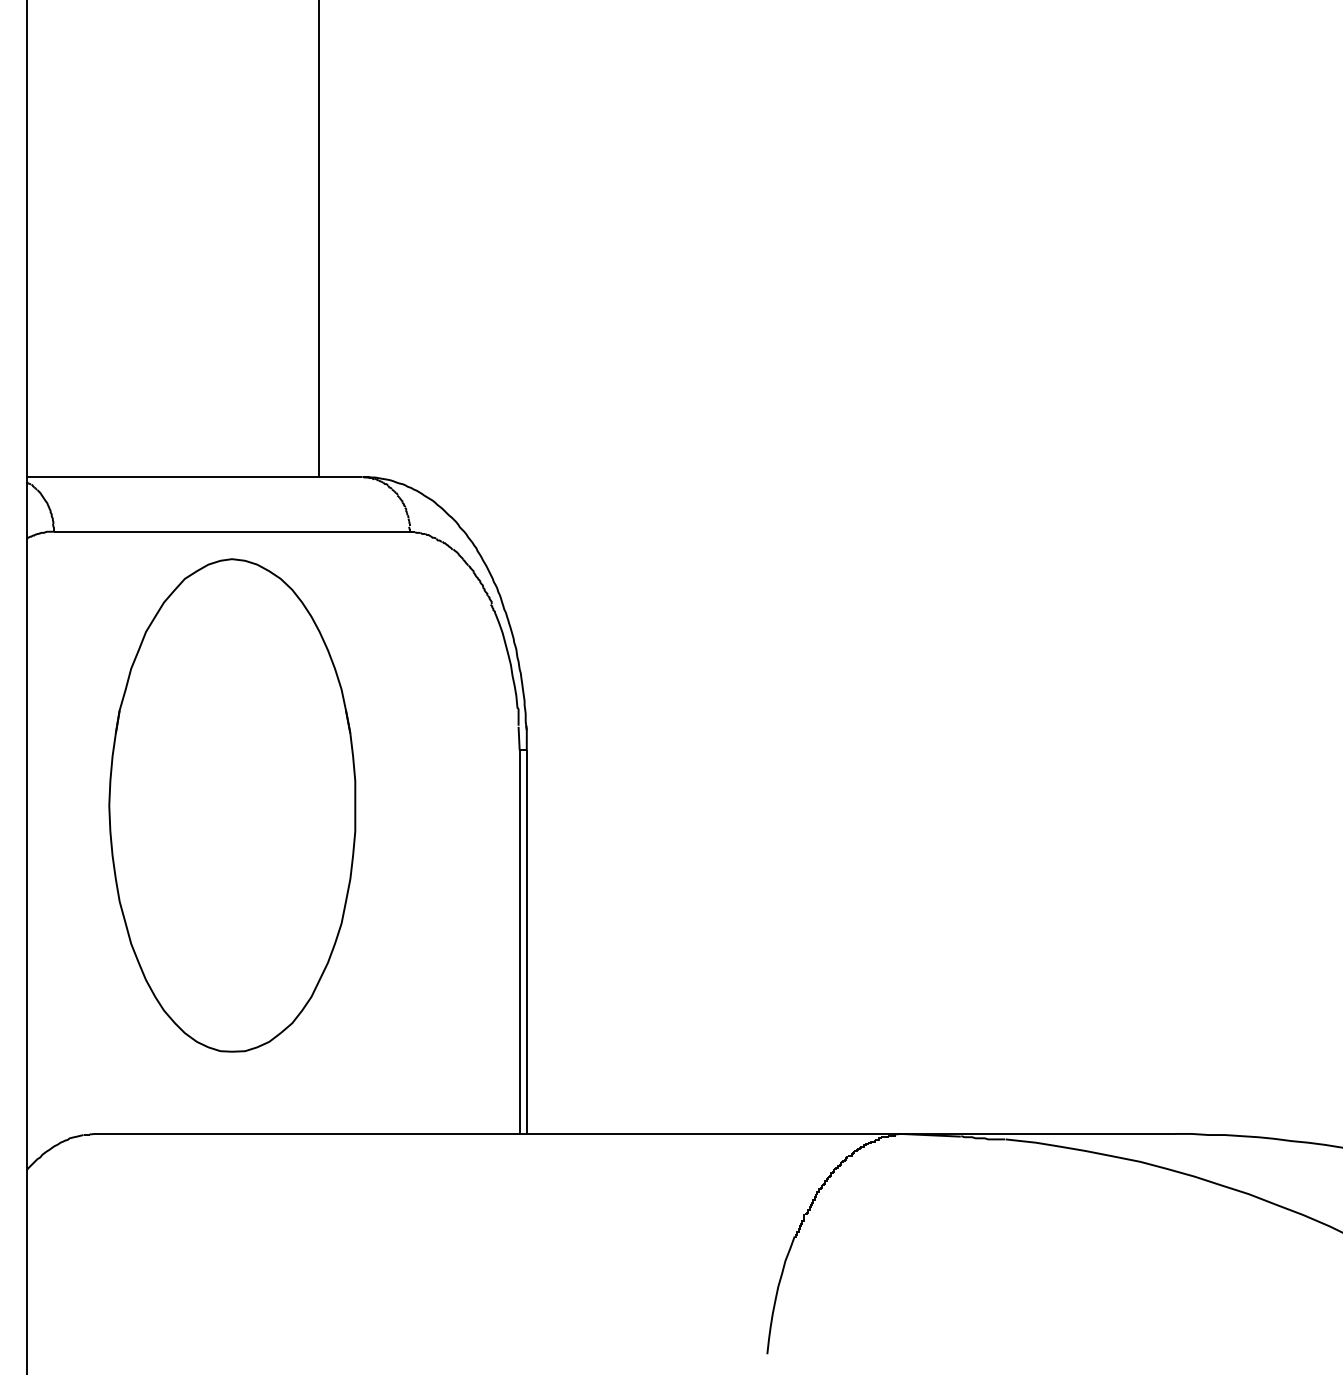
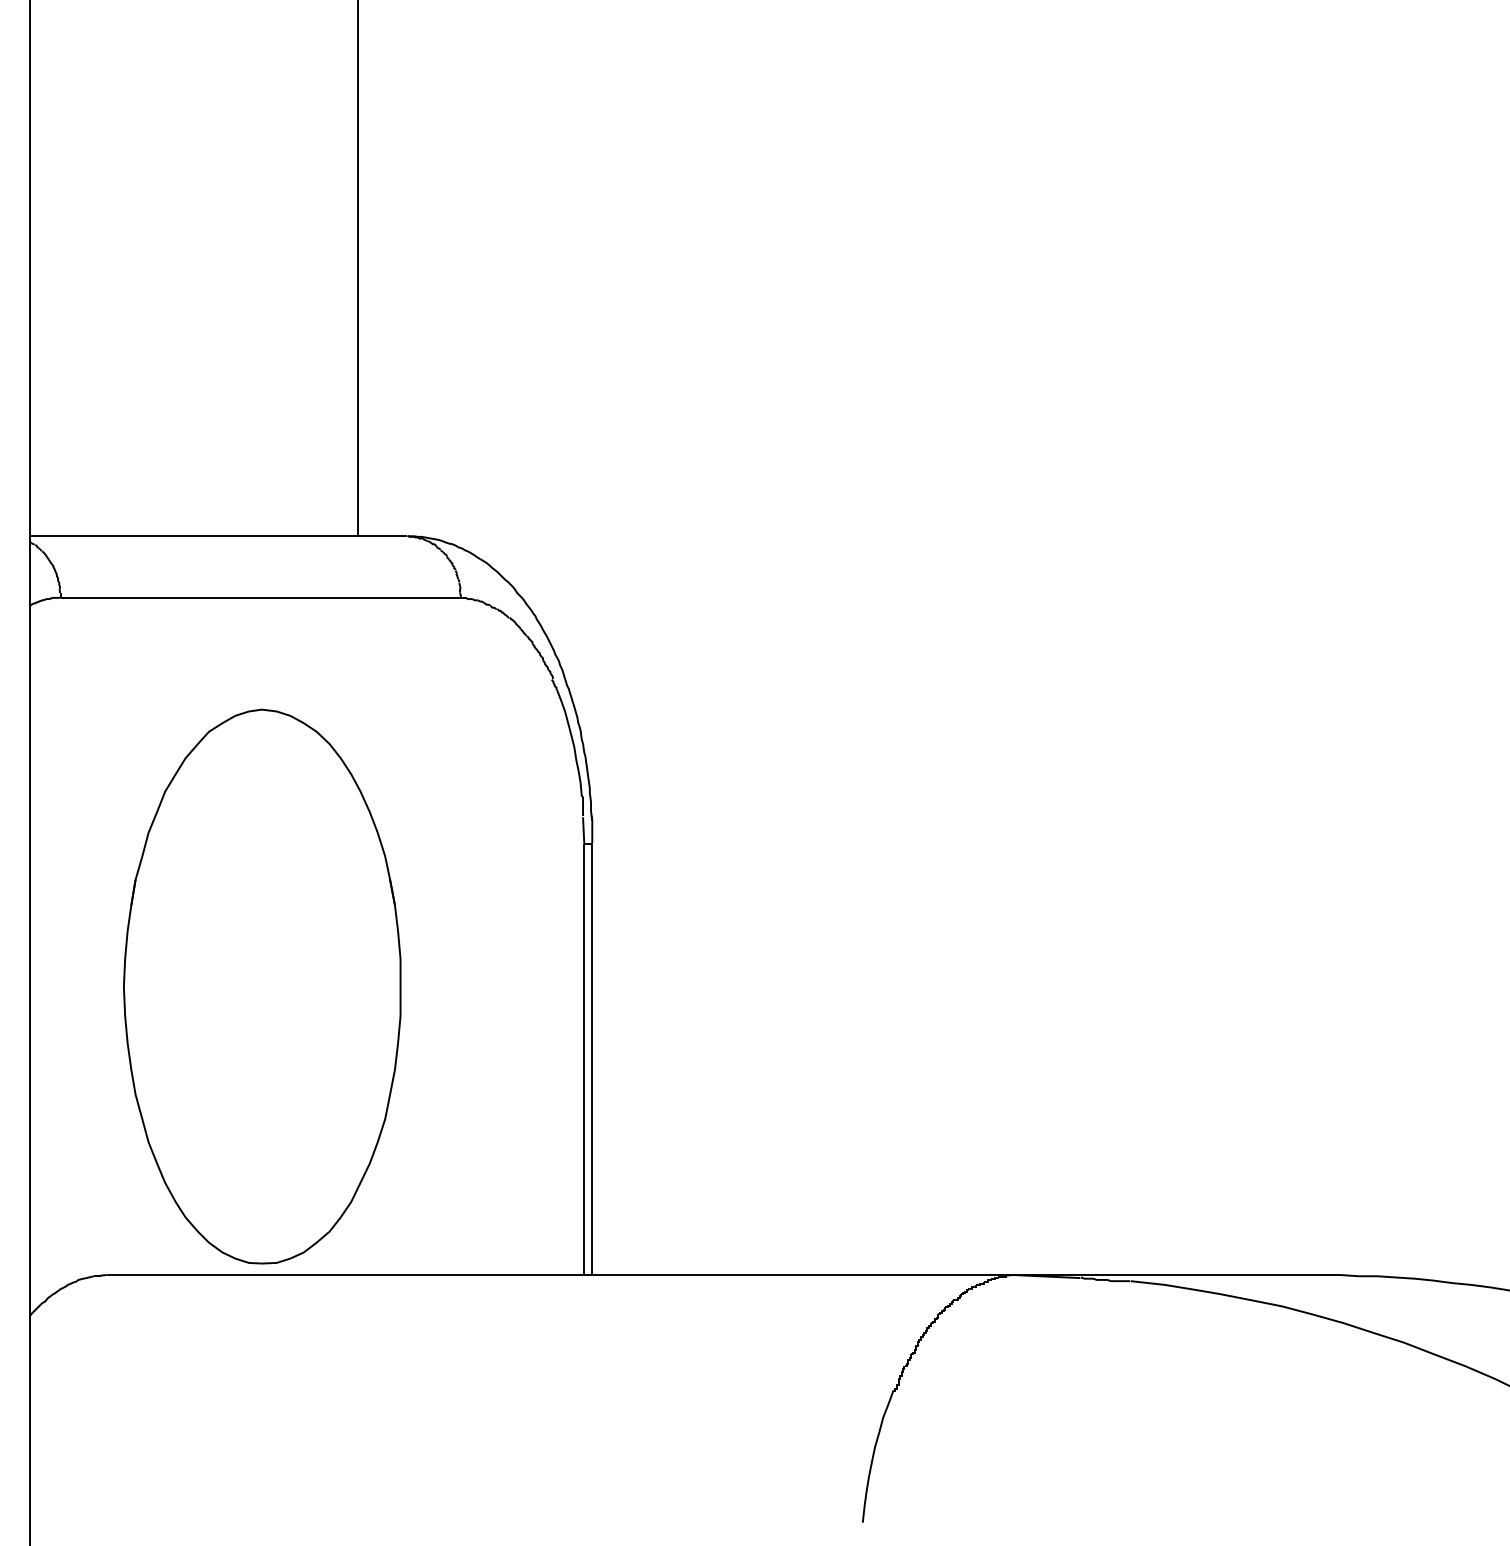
part: (232, 805) -> (262, 986), moved

